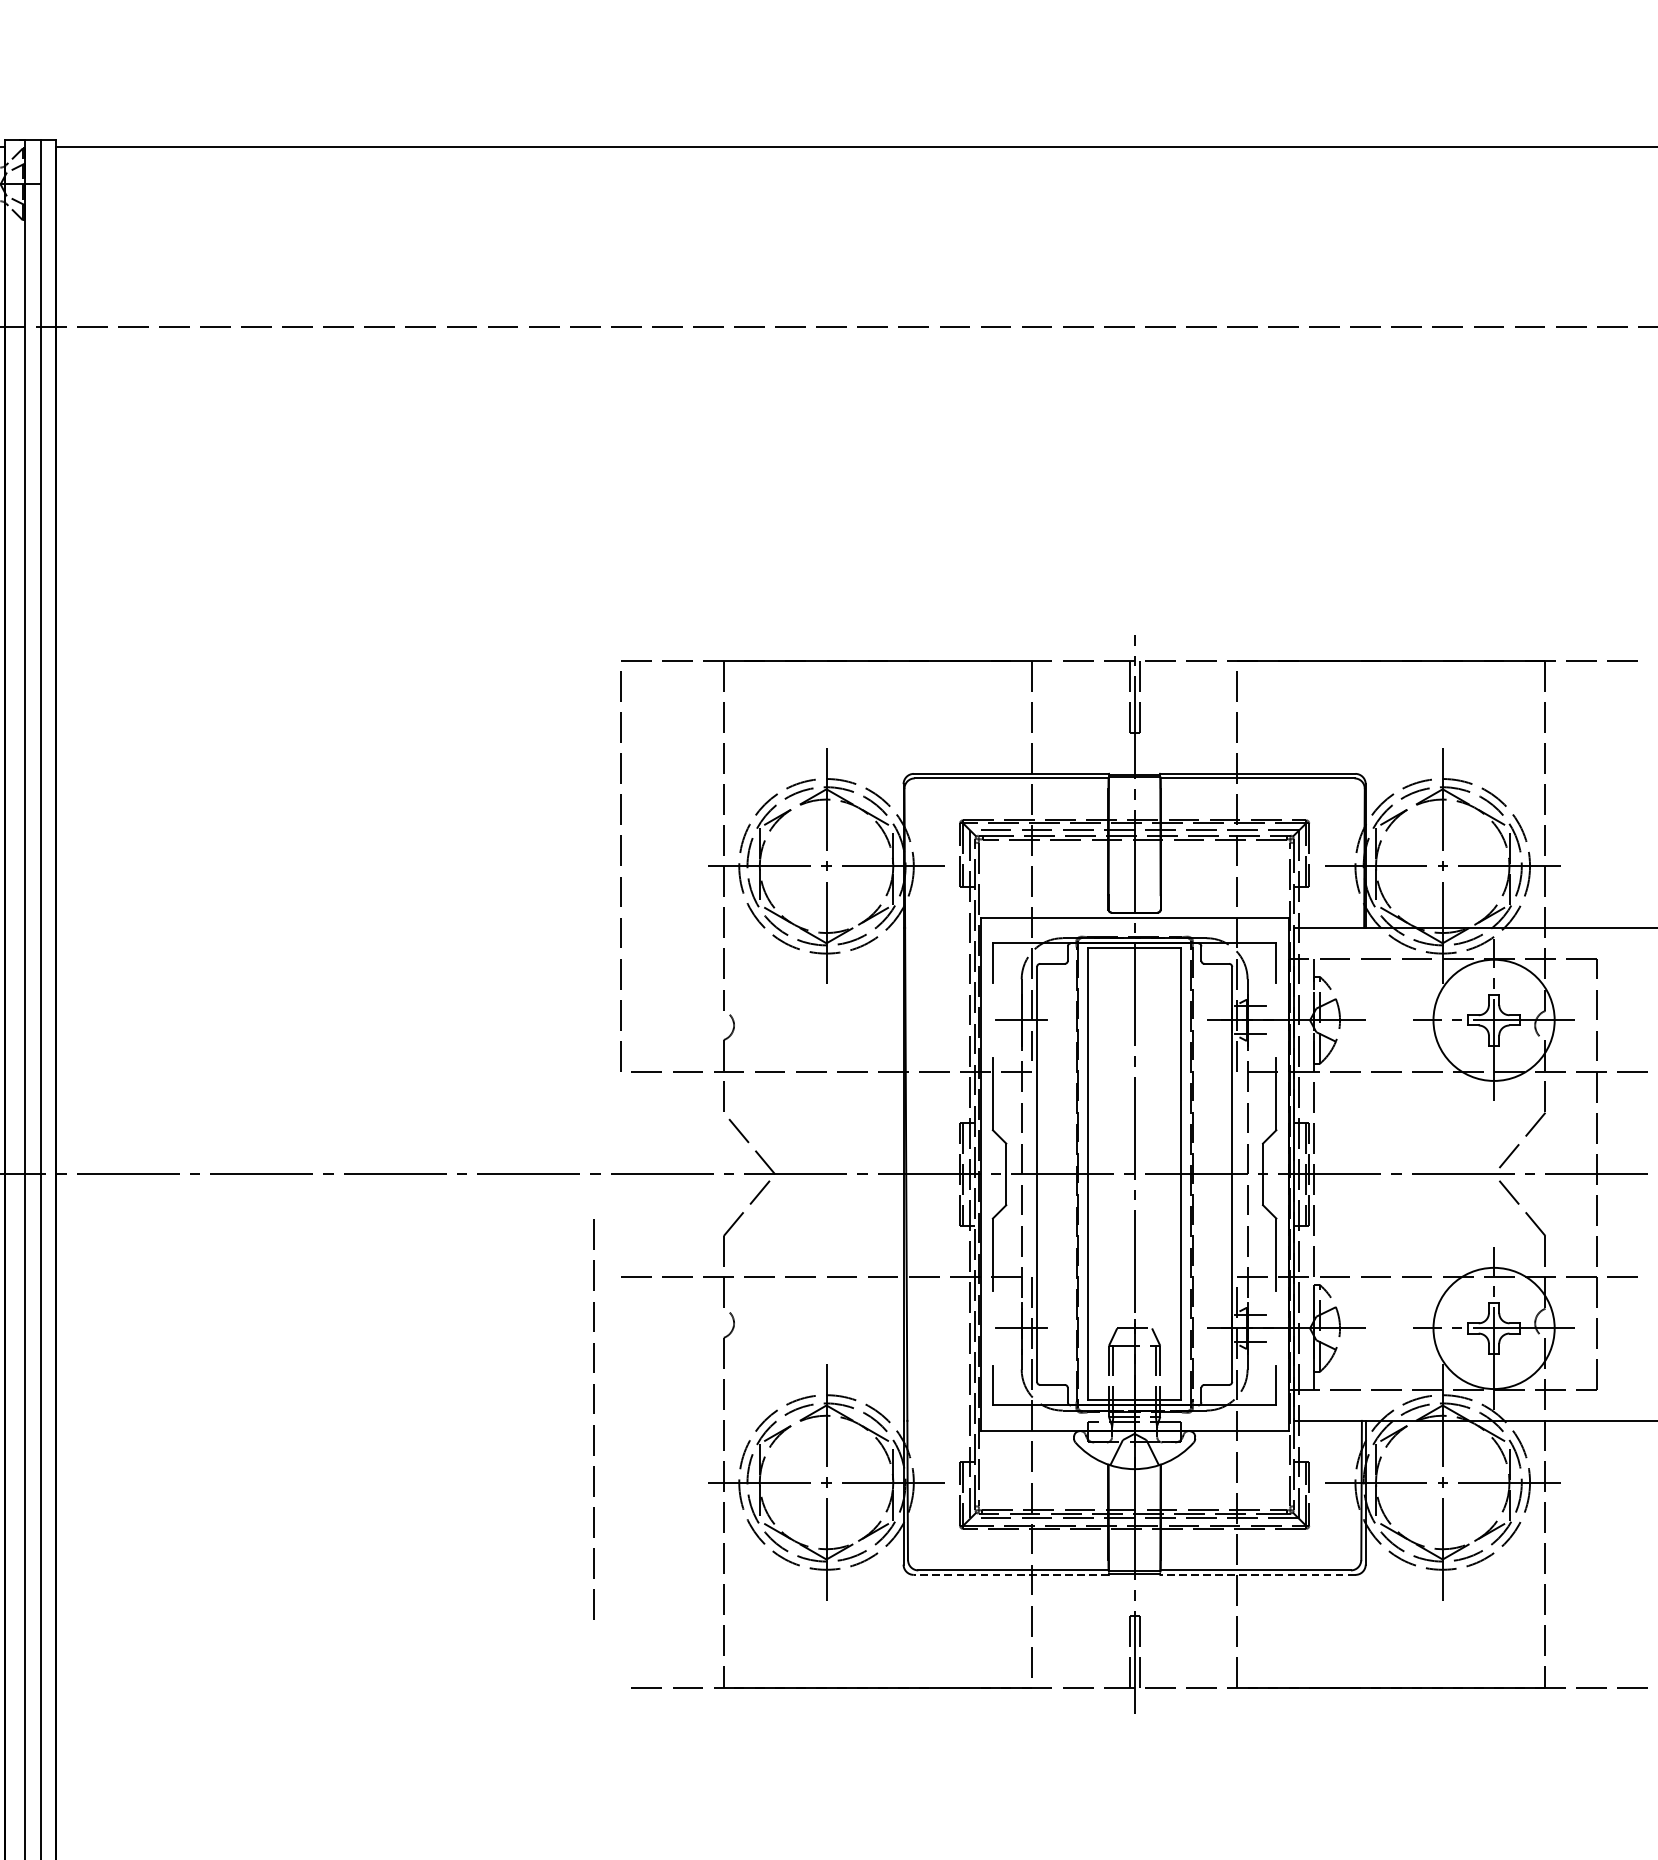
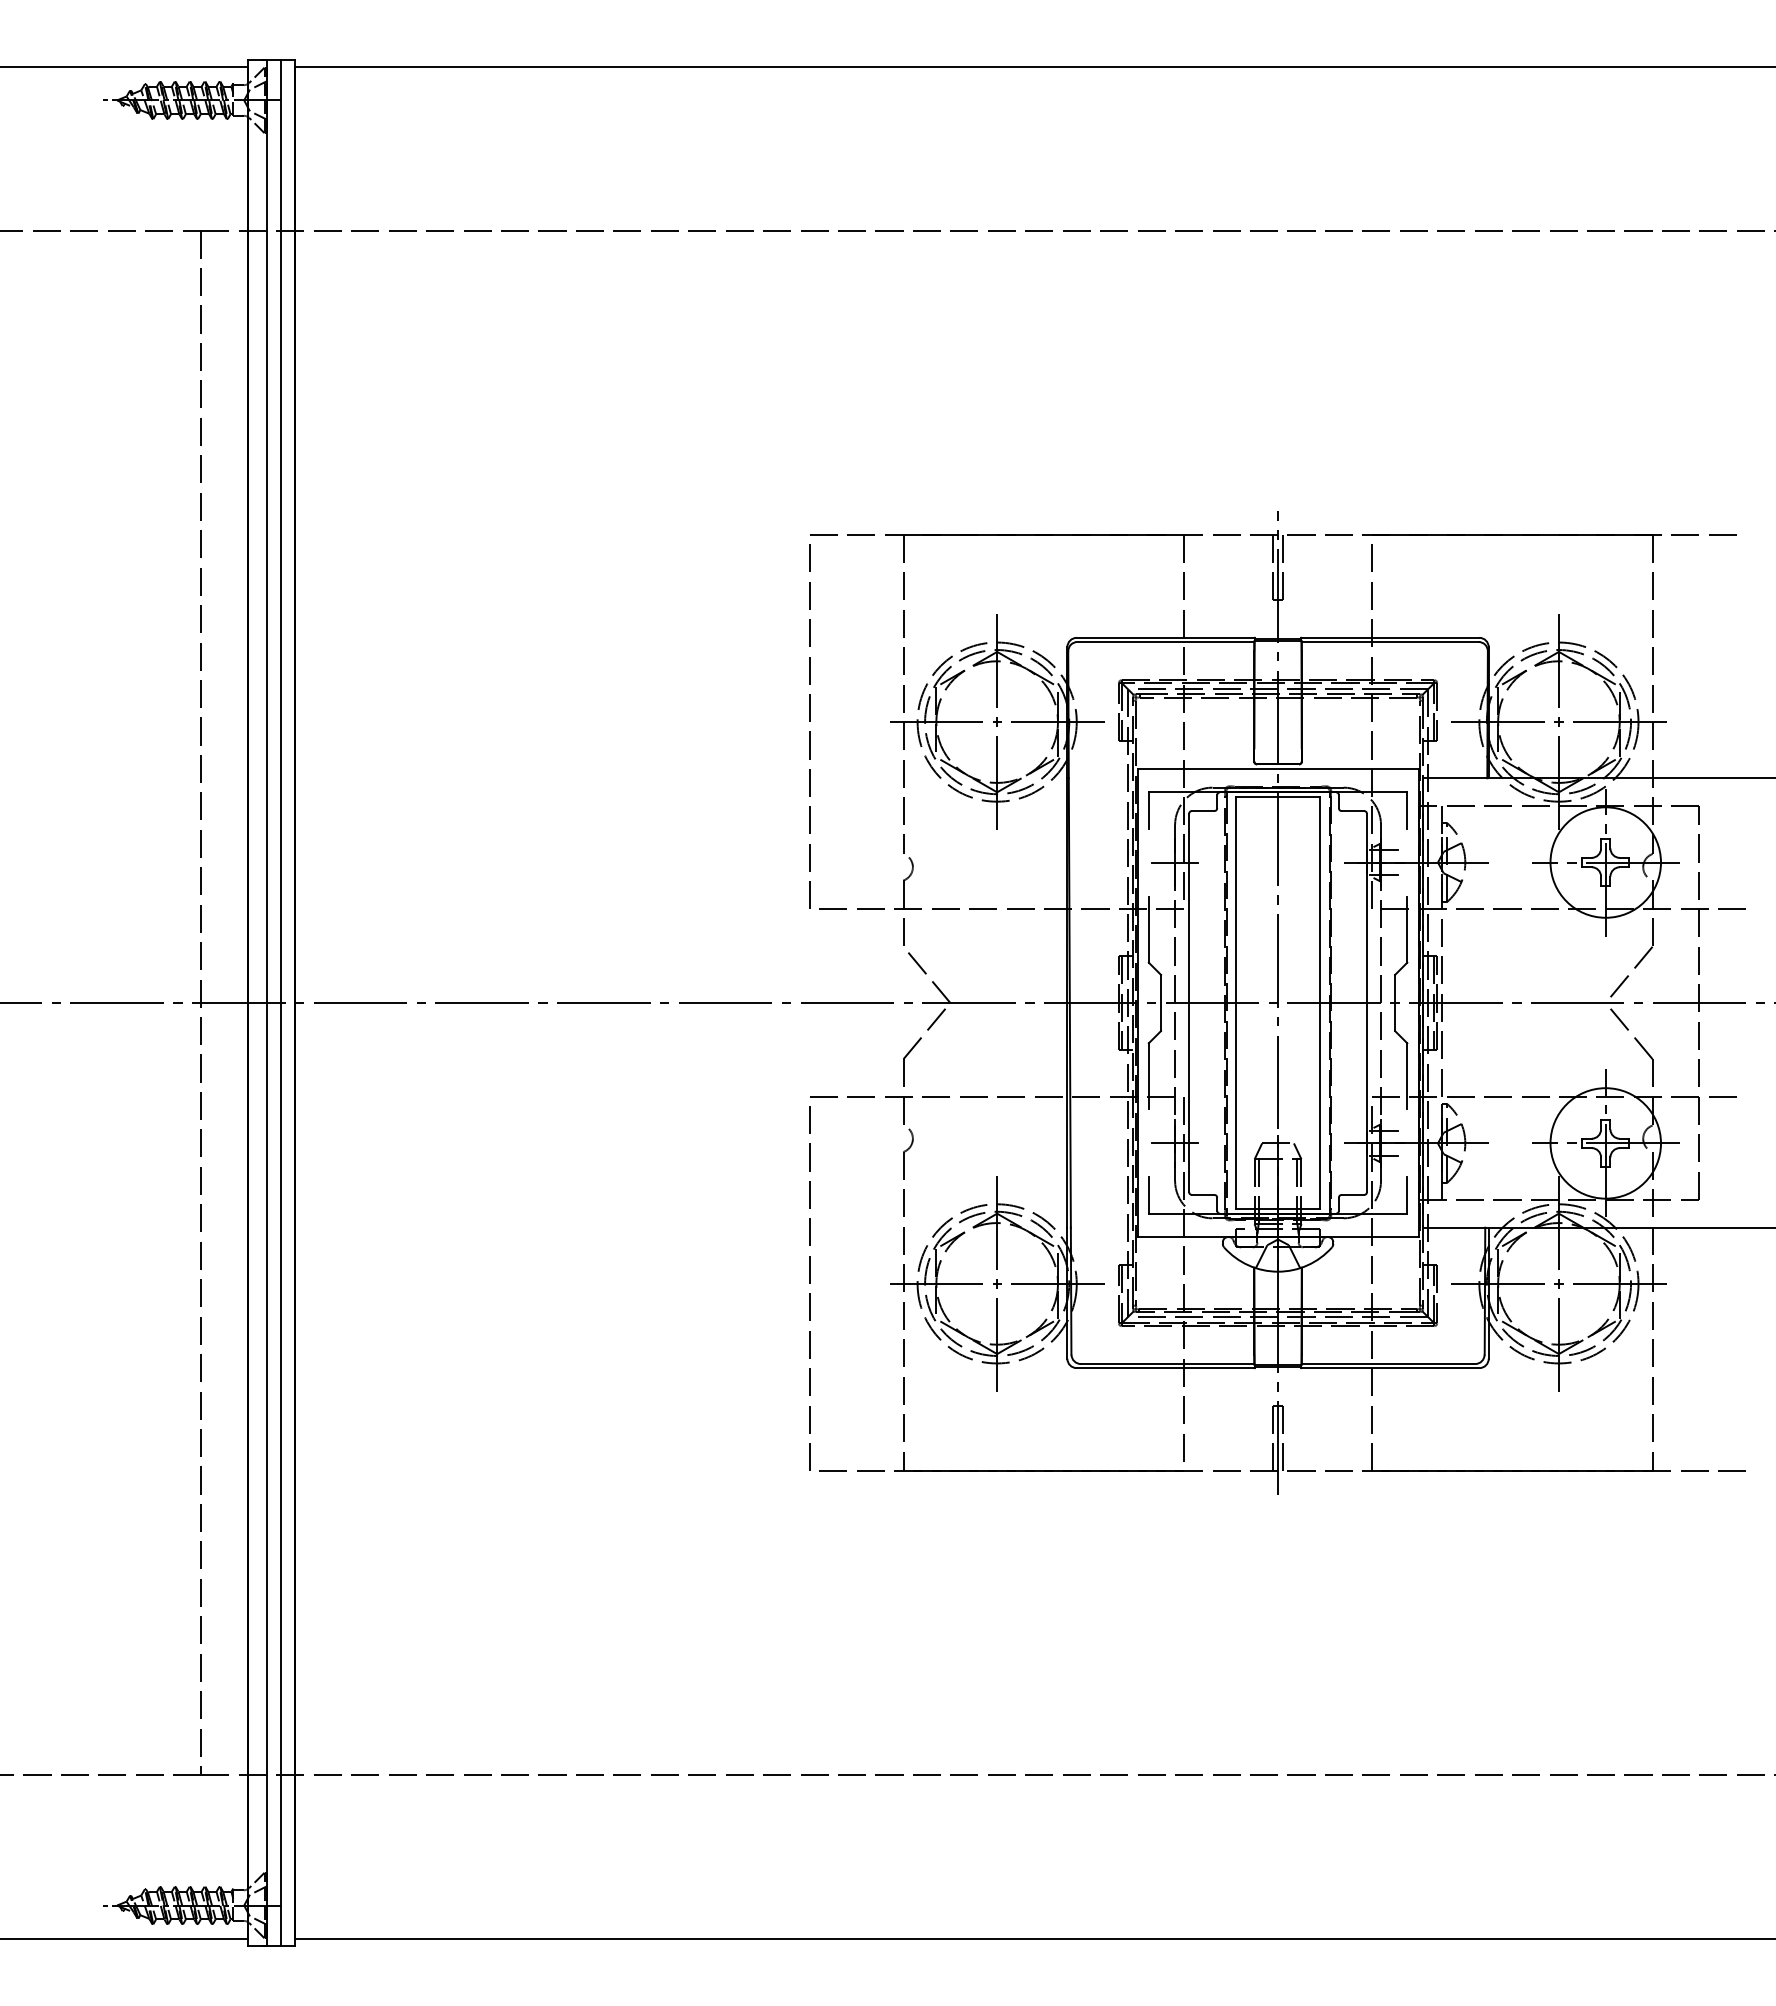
line: (593, 1414) -> (809, 1283), moved
line: (1011, 1575) -> (1165, 1368), dashed -> solid
line: (1257, 1575) -> (1390, 1368), dashed -> solid

